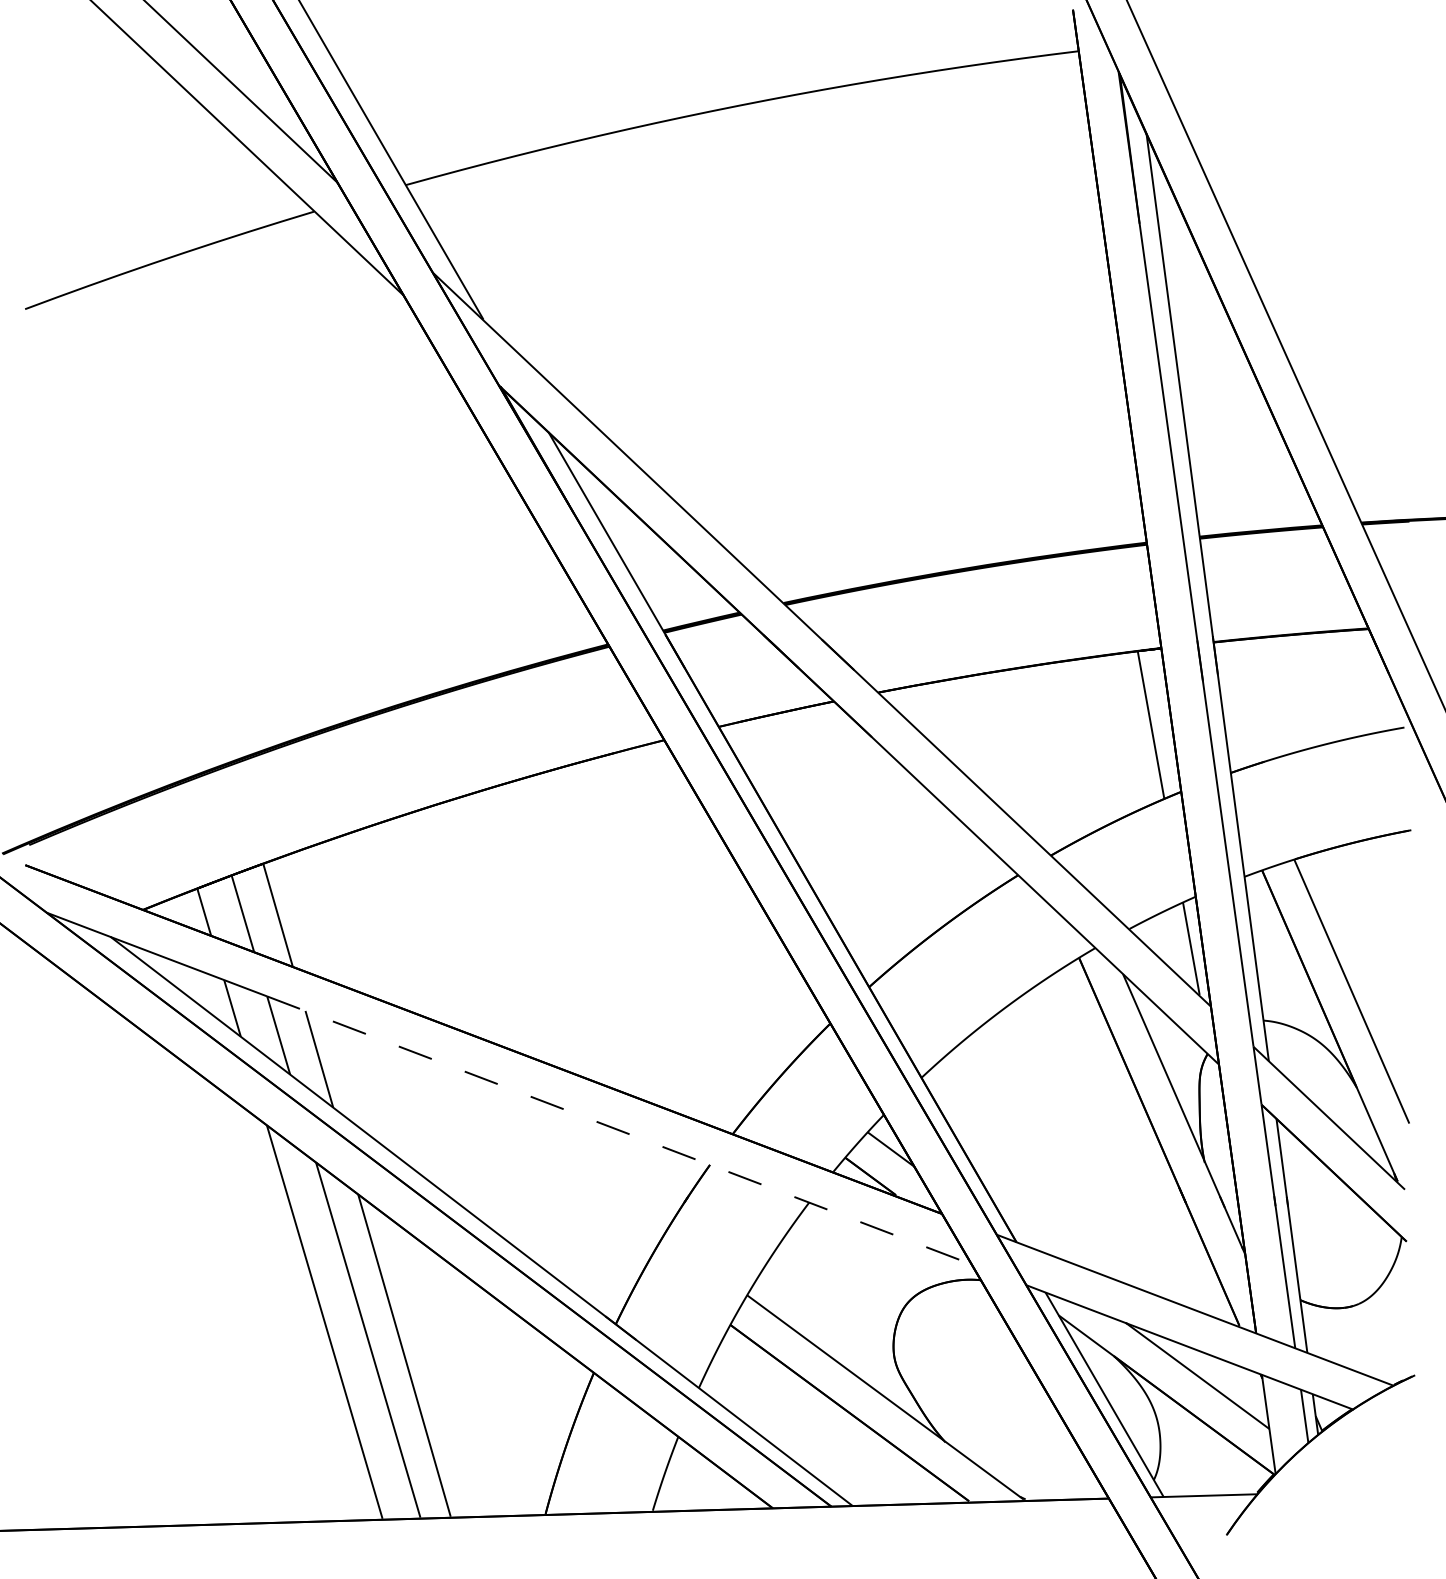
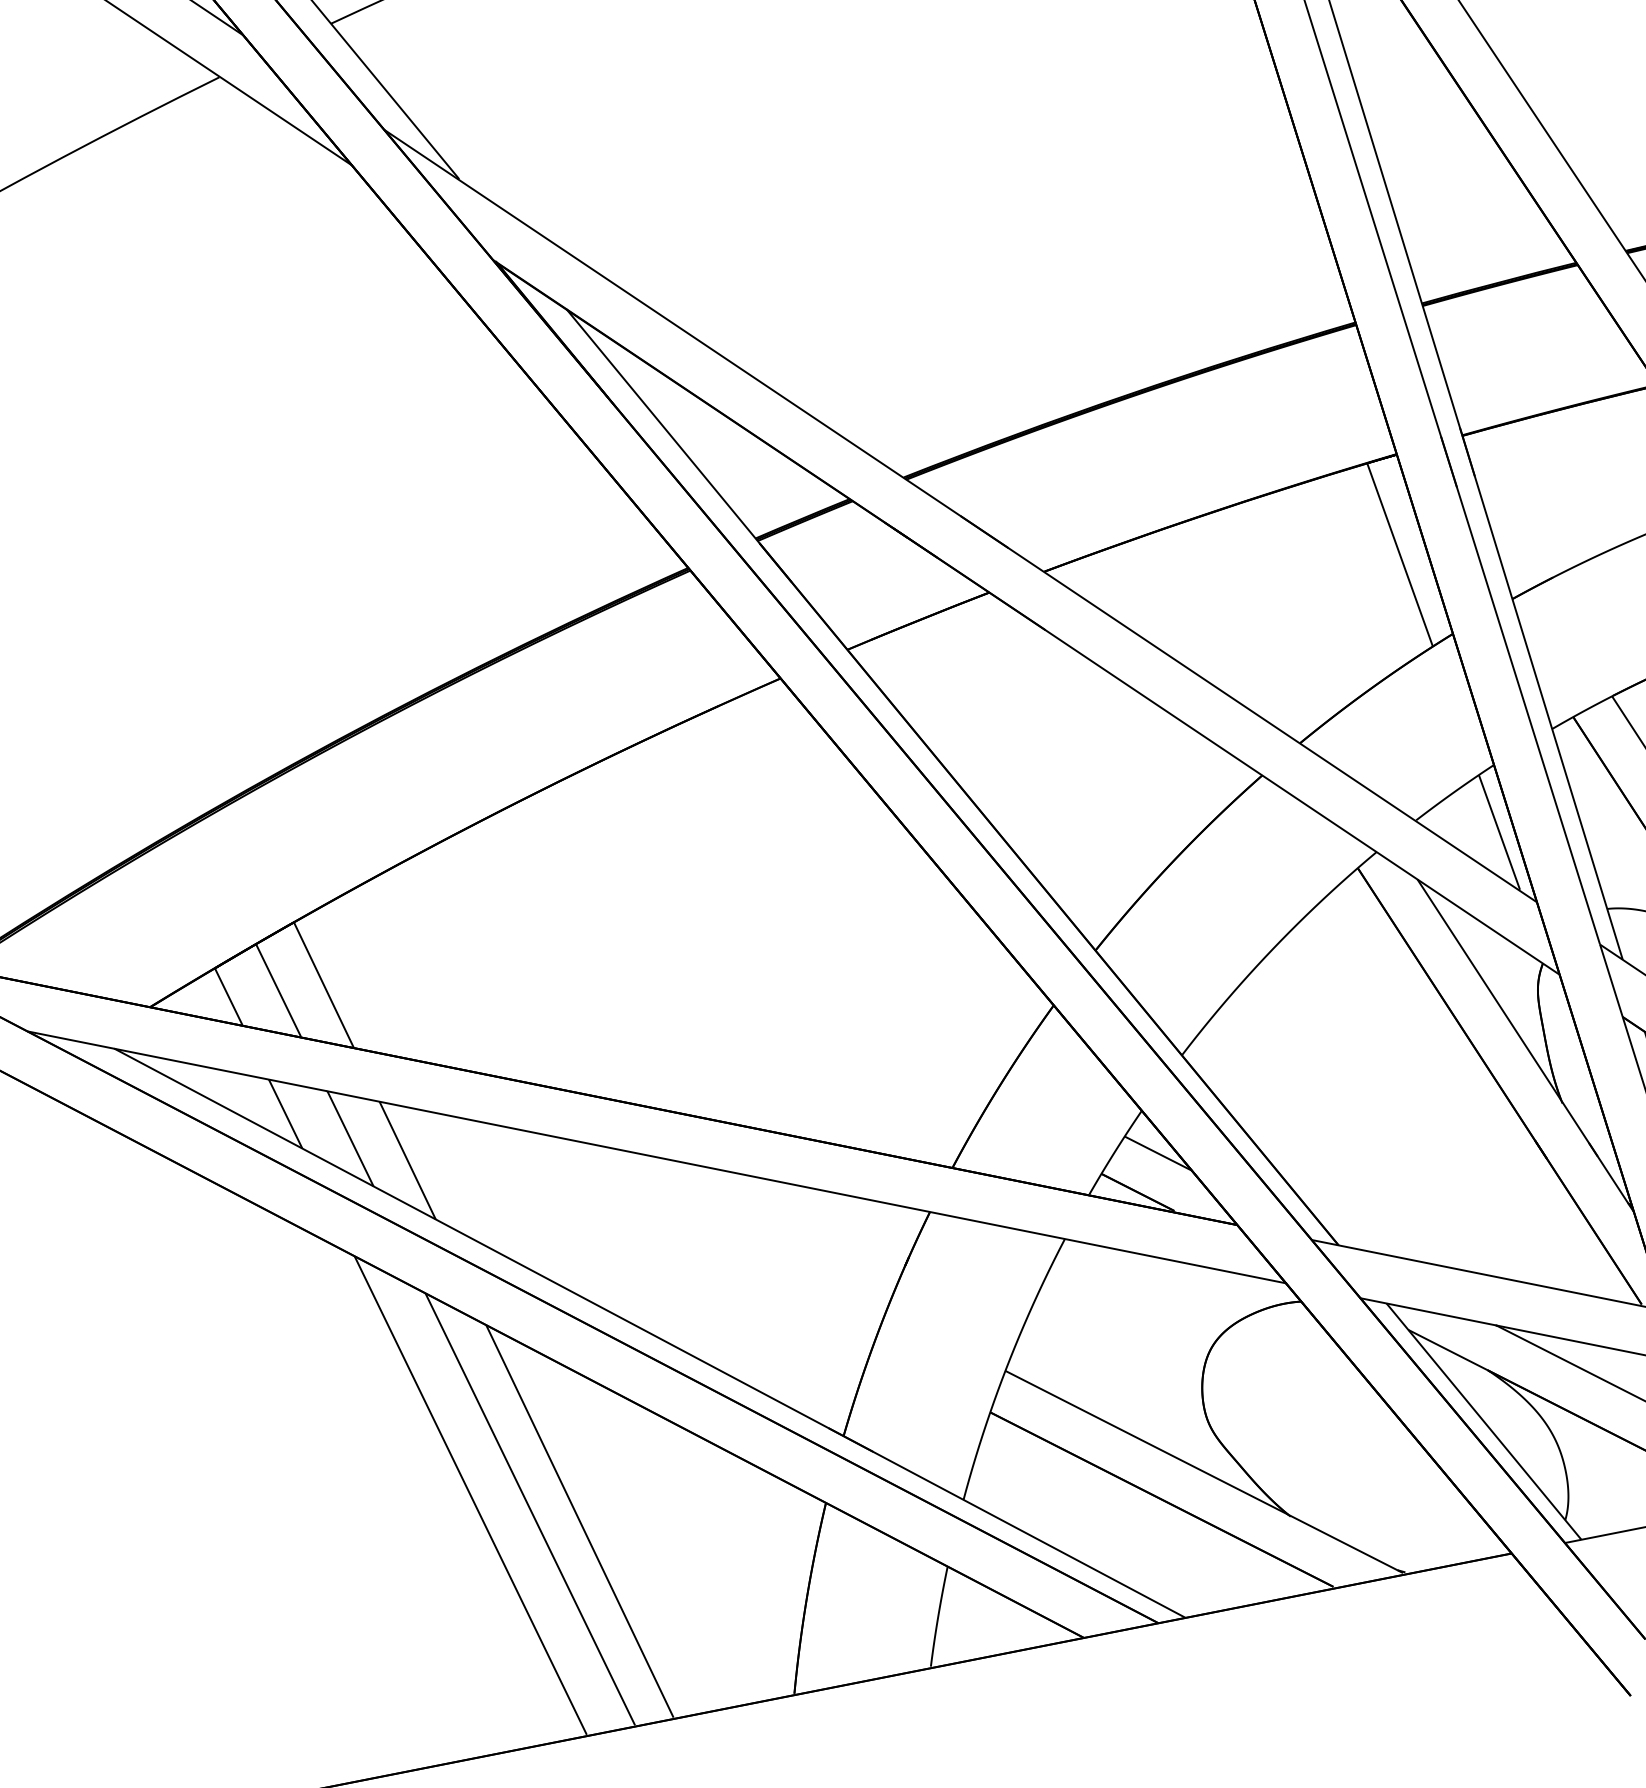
line: (619, 1130) -> (806, 1187), dashed -> solid

